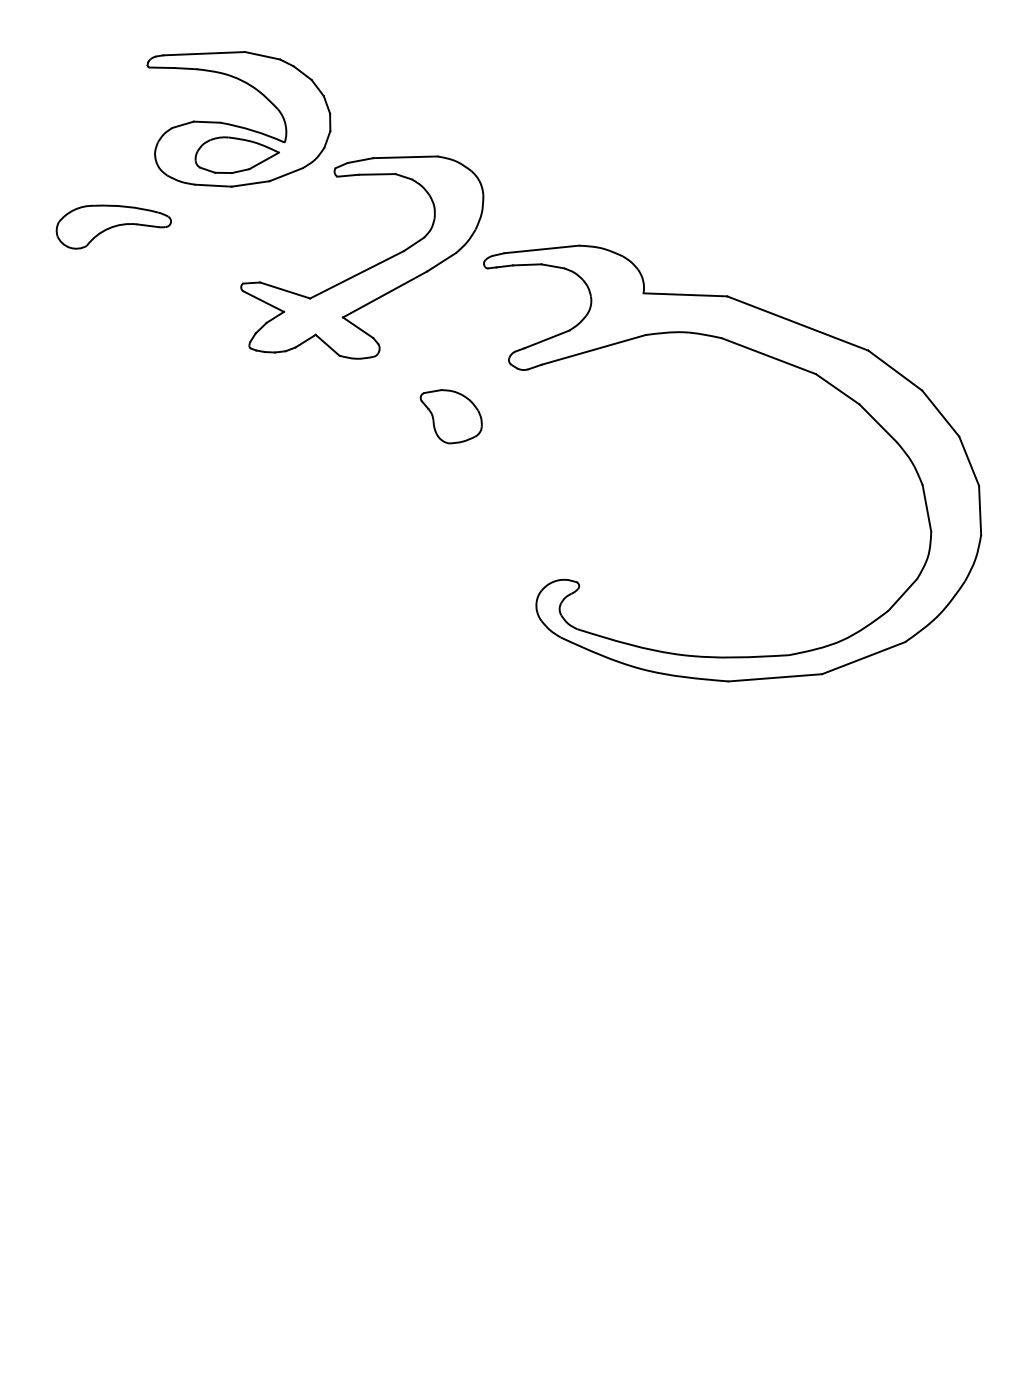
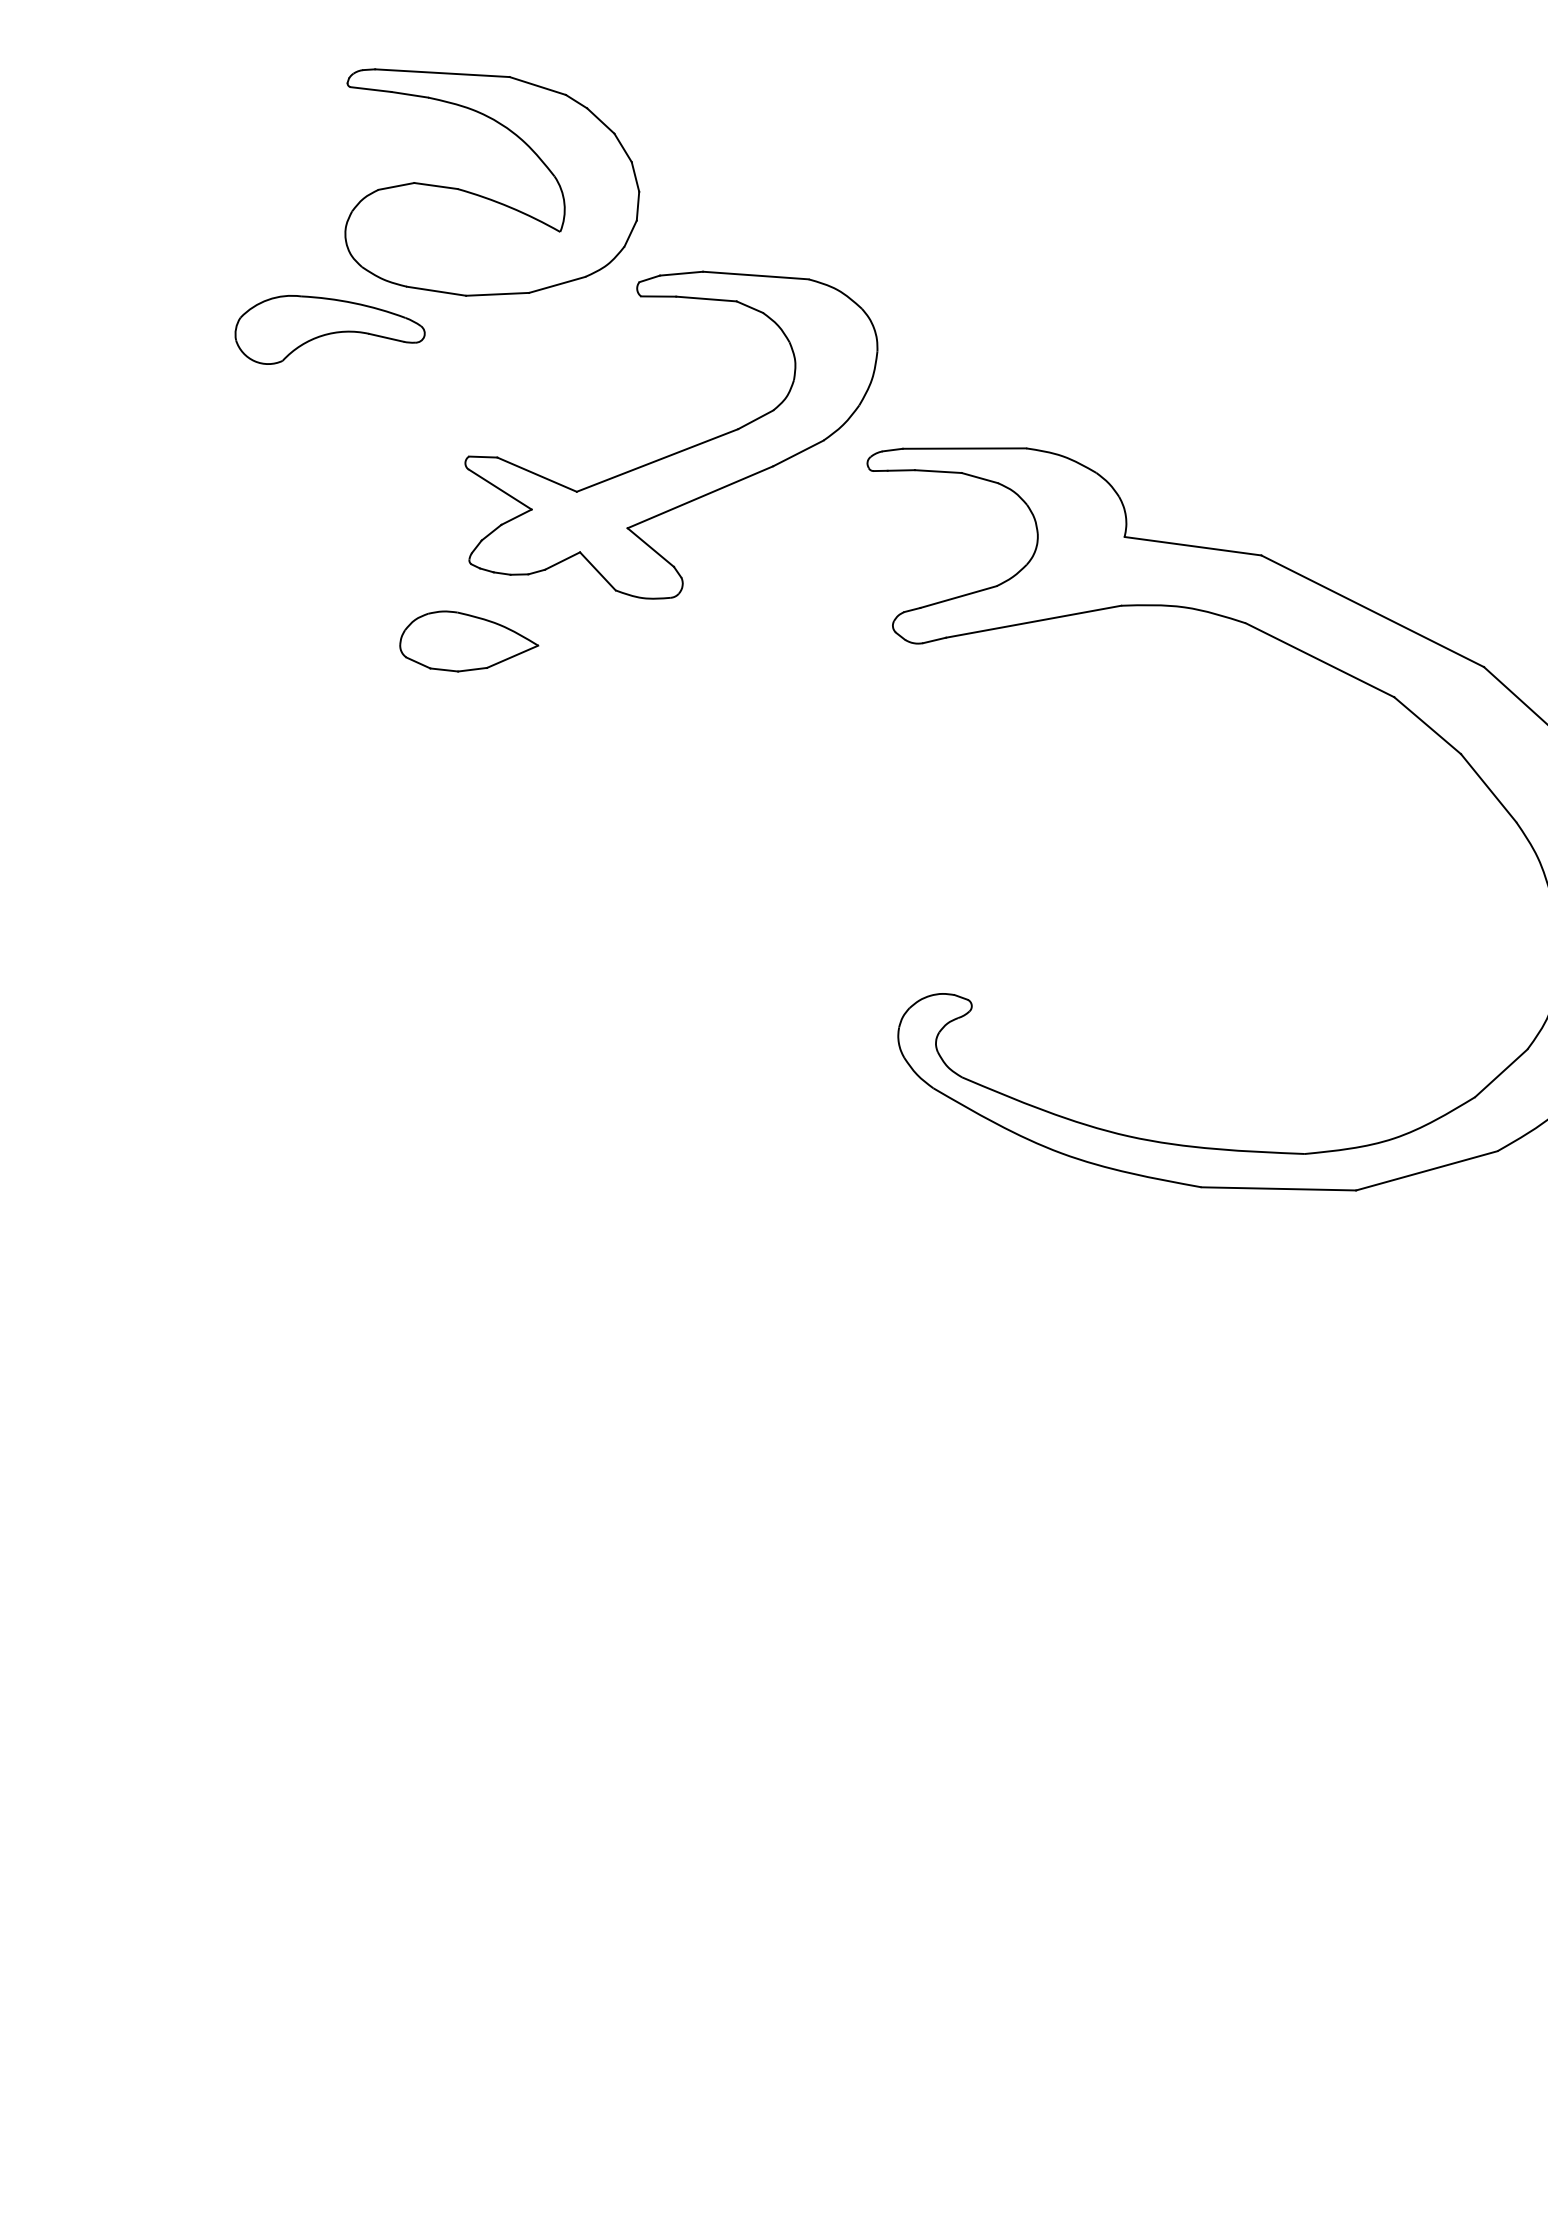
part: (236, 154) -> (468, 641), moved
part: (113, 226) -> (329, 333), moved
part: (450, 416) -> (788, 707), removed

